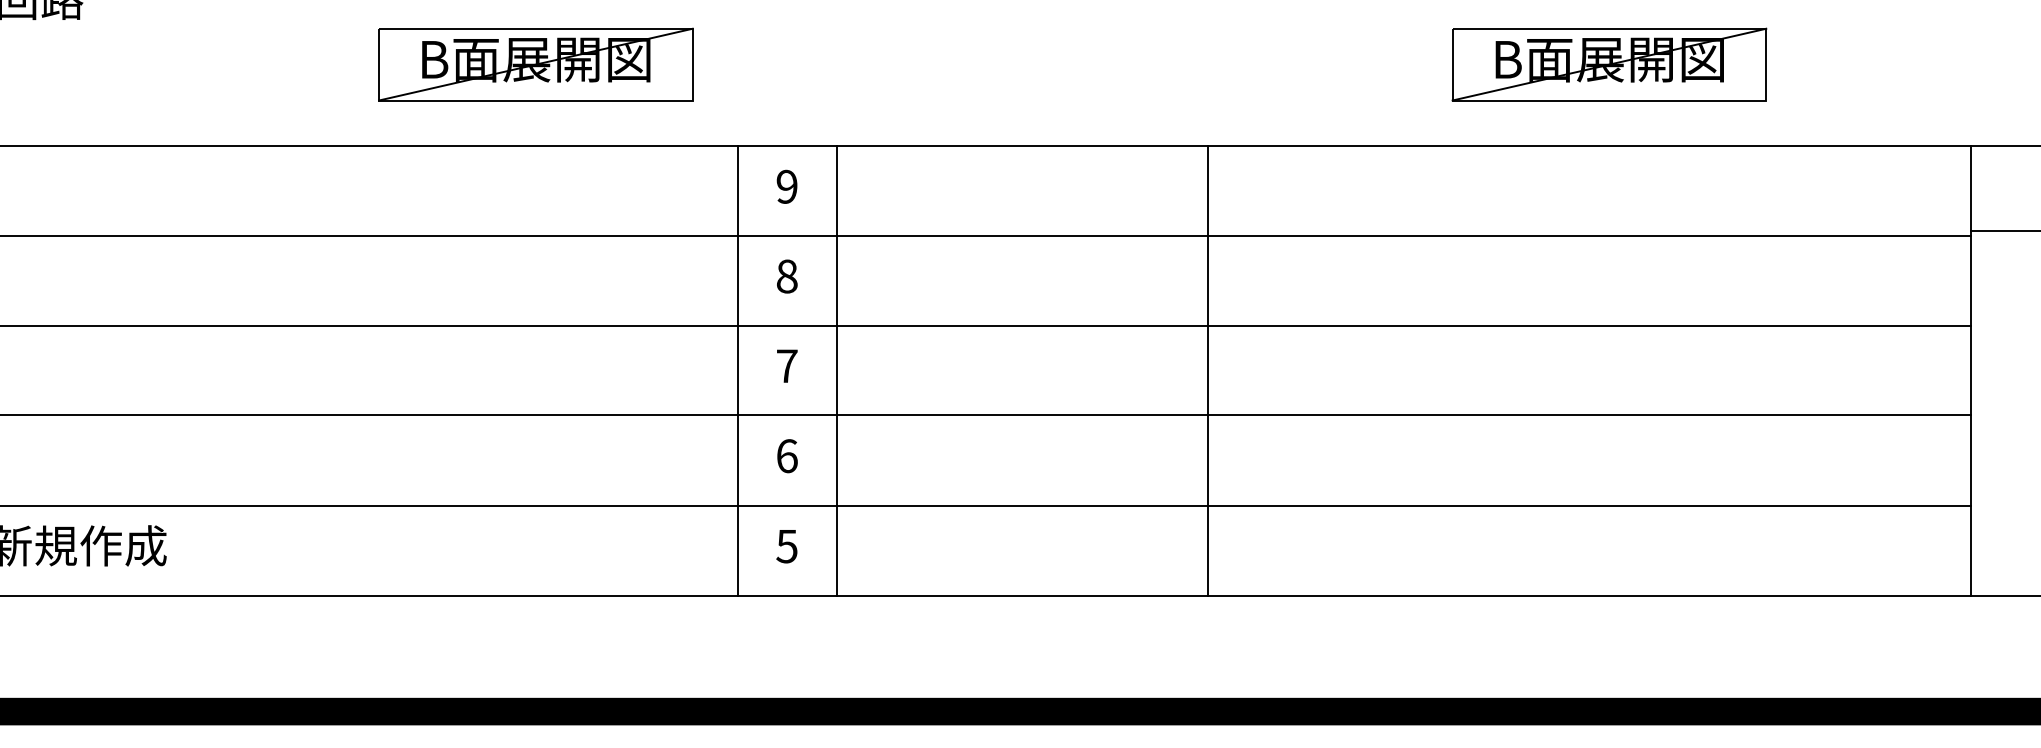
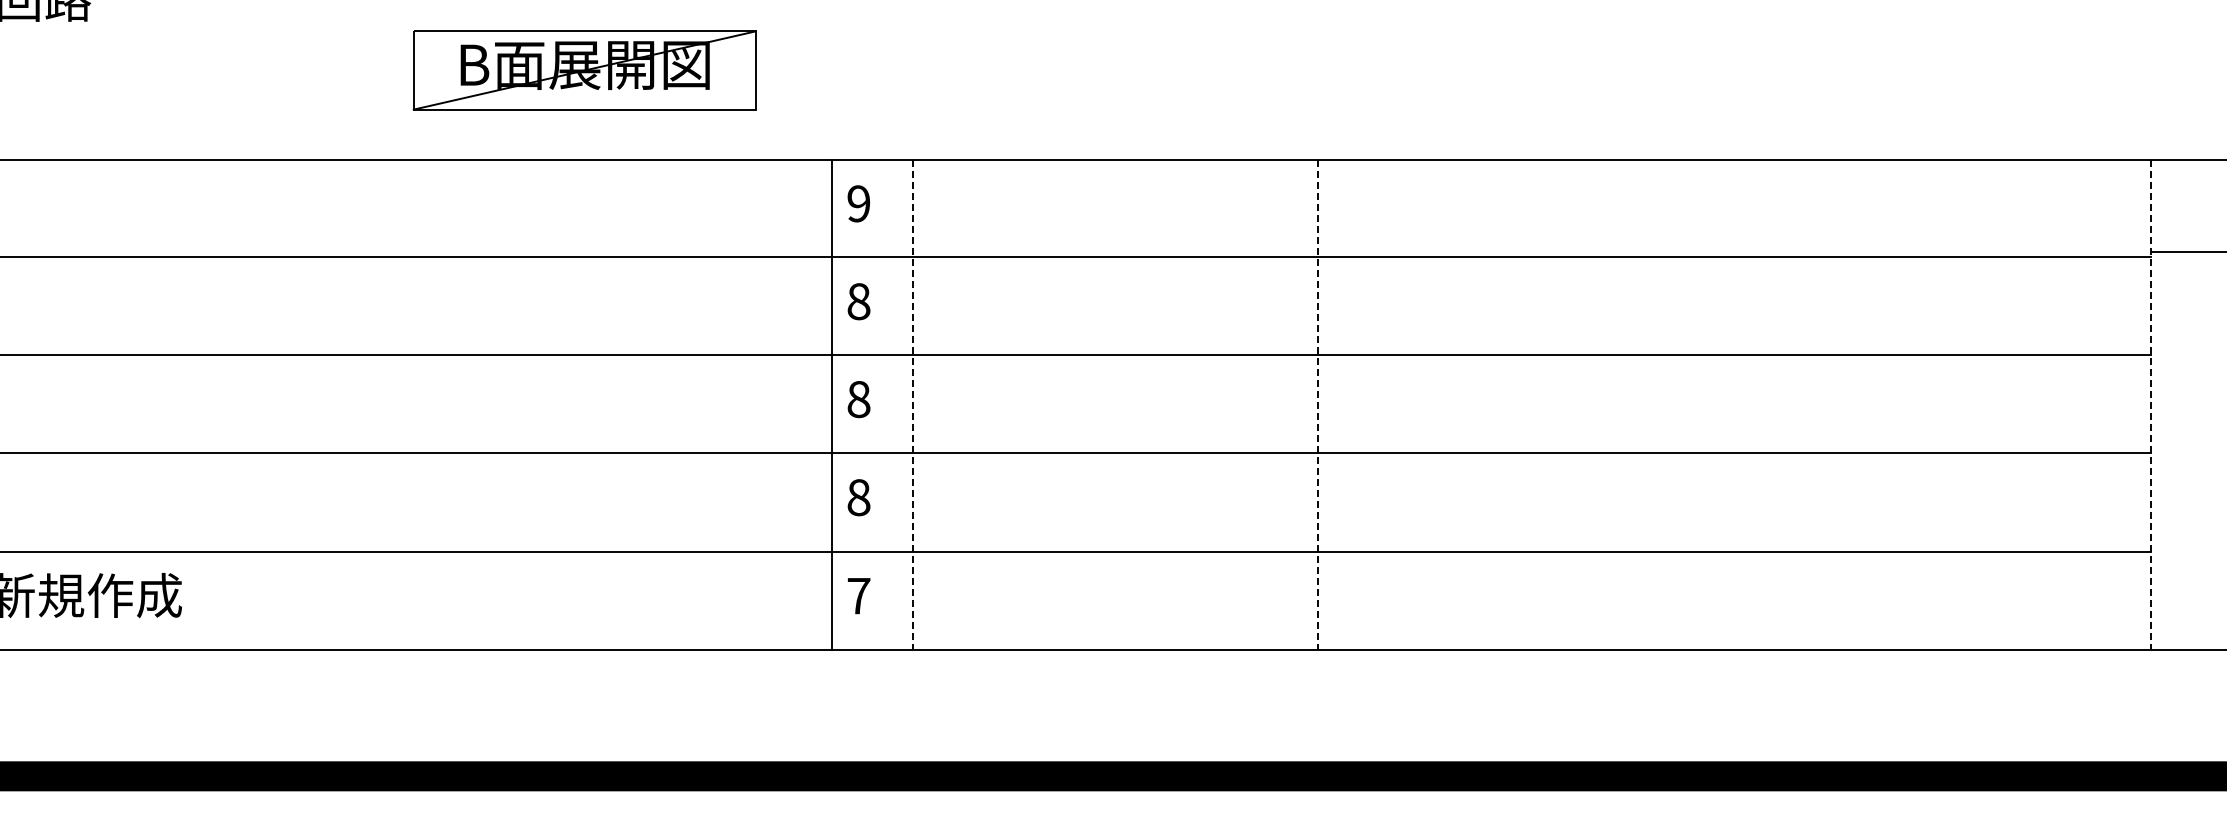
part: (1609, 64) -> (1756, 70), removed
text: (786, 366) -> (858, 399), 7 -> 8
line: (737, 370) -> (831, 404), moved
line: (837, 371) -> (913, 405), solid -> dashed
line: (1208, 371) -> (1318, 405), solid -> dashed
line: (1971, 371) -> (2150, 405), solid -> dashed
text: (786, 456) -> (858, 497), 6 -> 8
text: (786, 546) -> (858, 596), 5 -> 7

